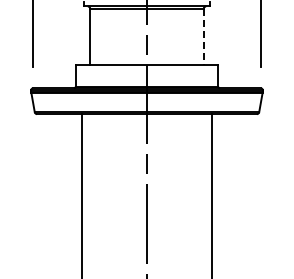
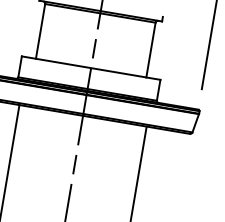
line: (203, 37) -> (150, 50), dashed -> solid

